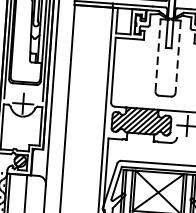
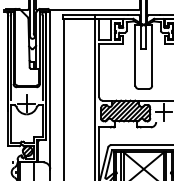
line: (158, 55) -> (135, 55), dashed -> solid
line: (178, 57) -> (152, 56), dashed -> solid

